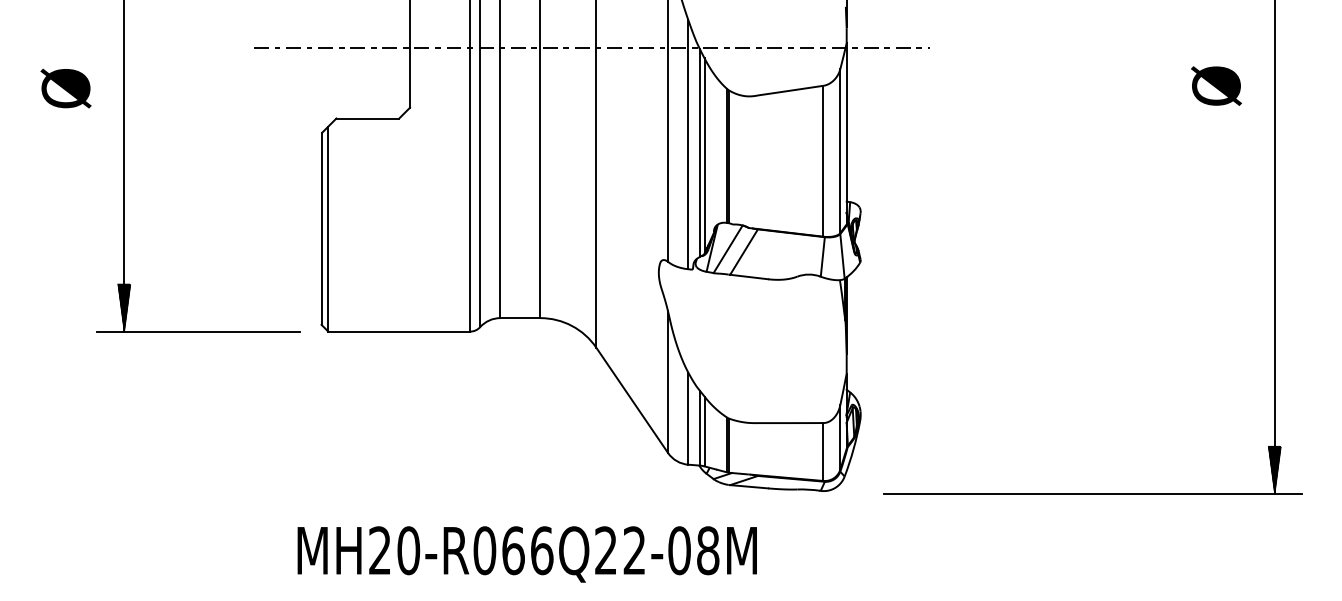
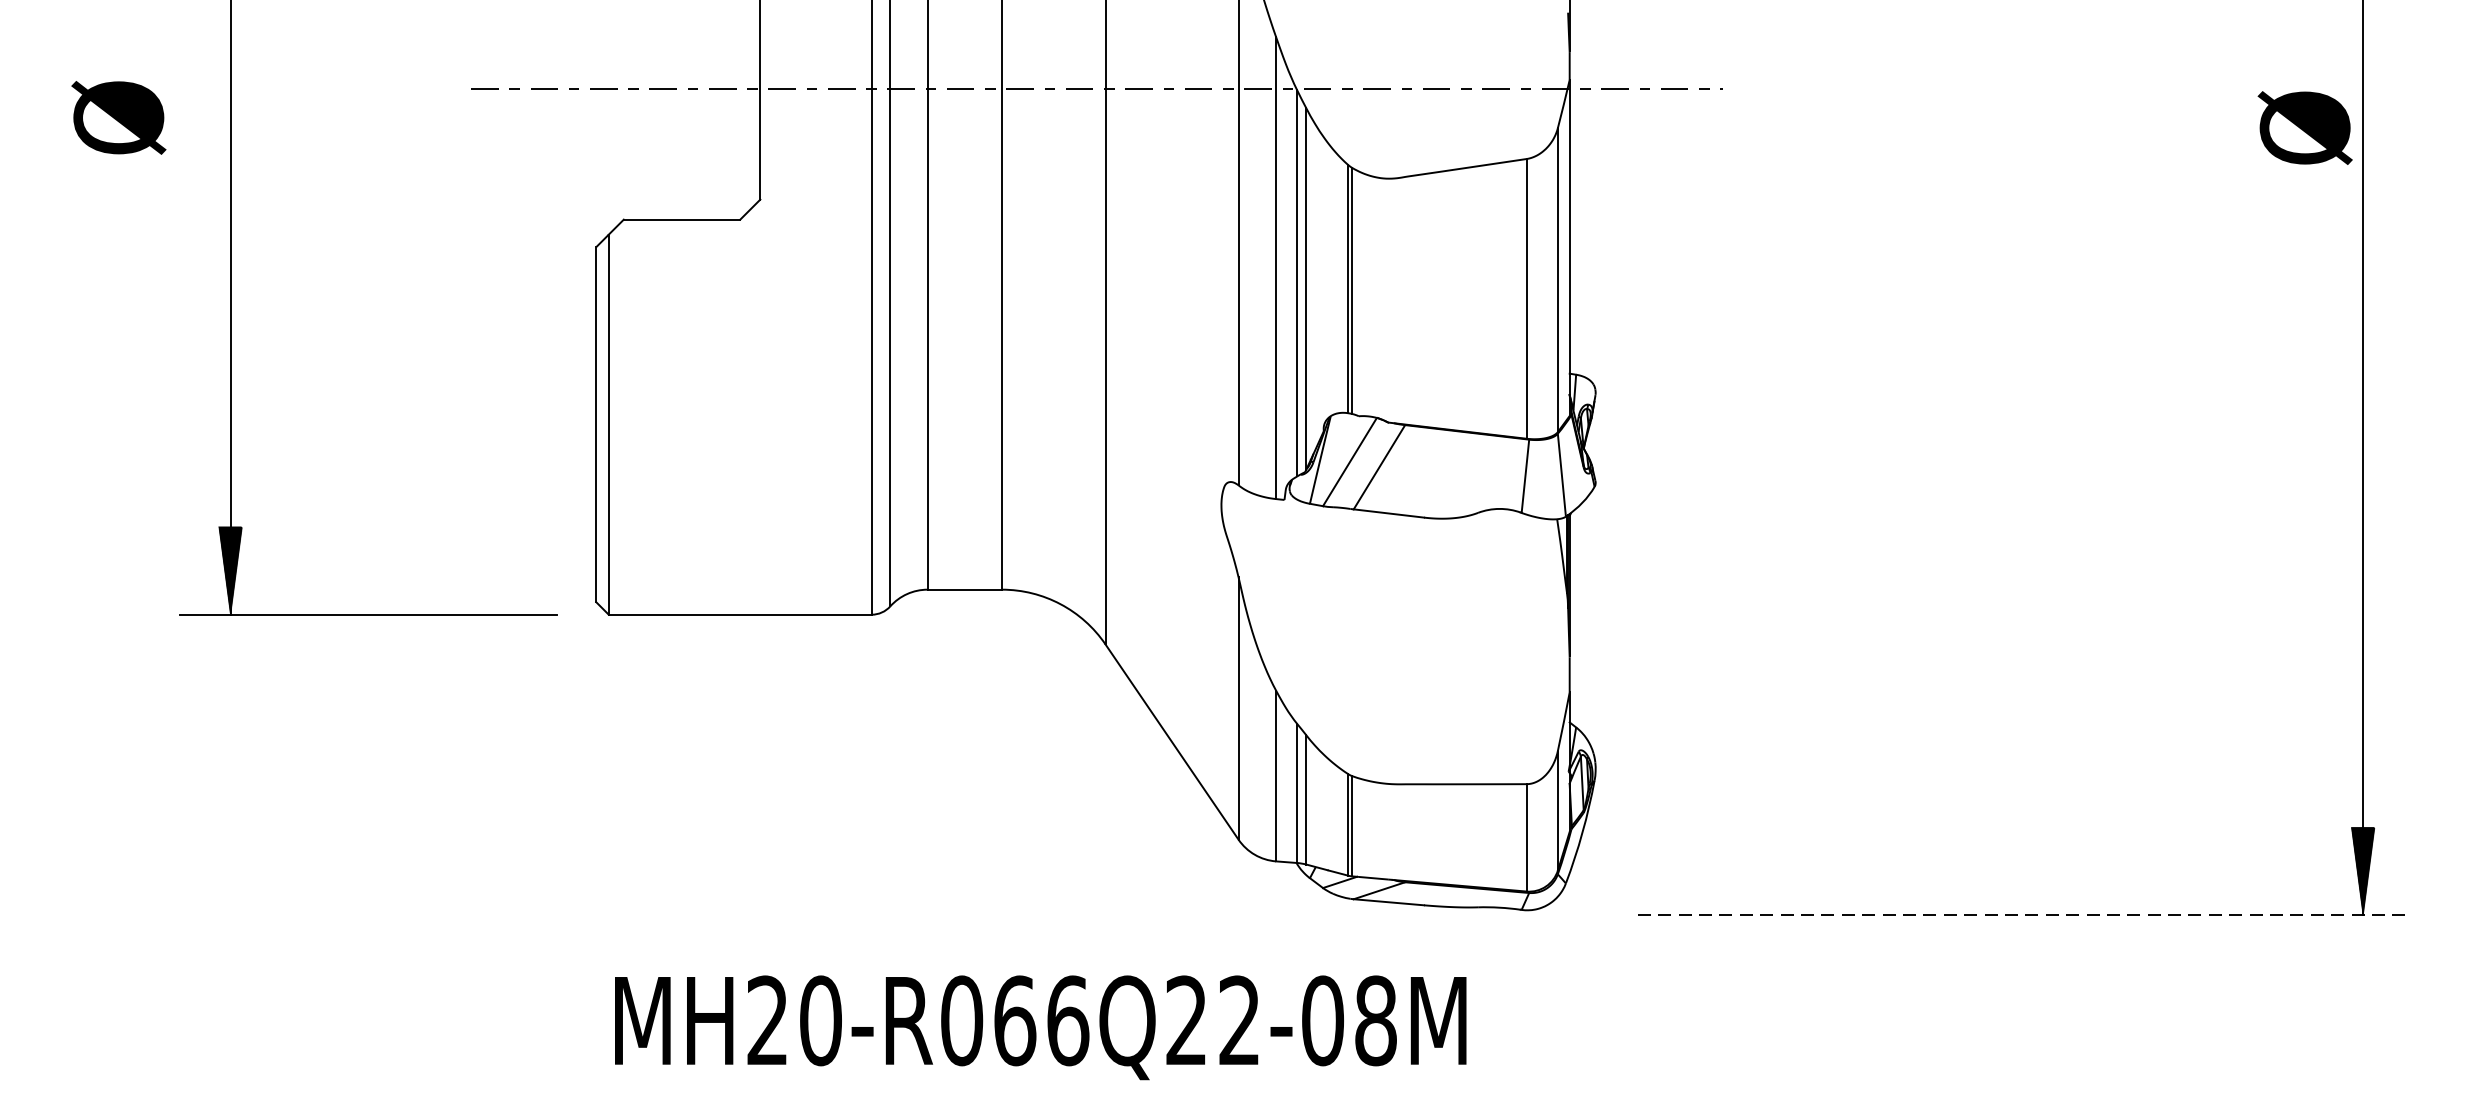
text: (1216, 85) -> (2305, 126), moved
text: (65, 88) -> (117, 117), moved
line: (1093, 493) -> (2027, 914), solid -> dashed
text: (526, 554) -> (1039, 1027), moved

